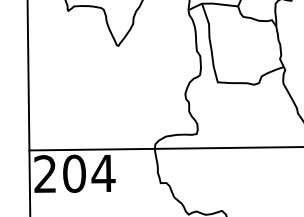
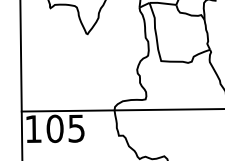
text: (74, 173) -> (55, 128), 204 -> 105

